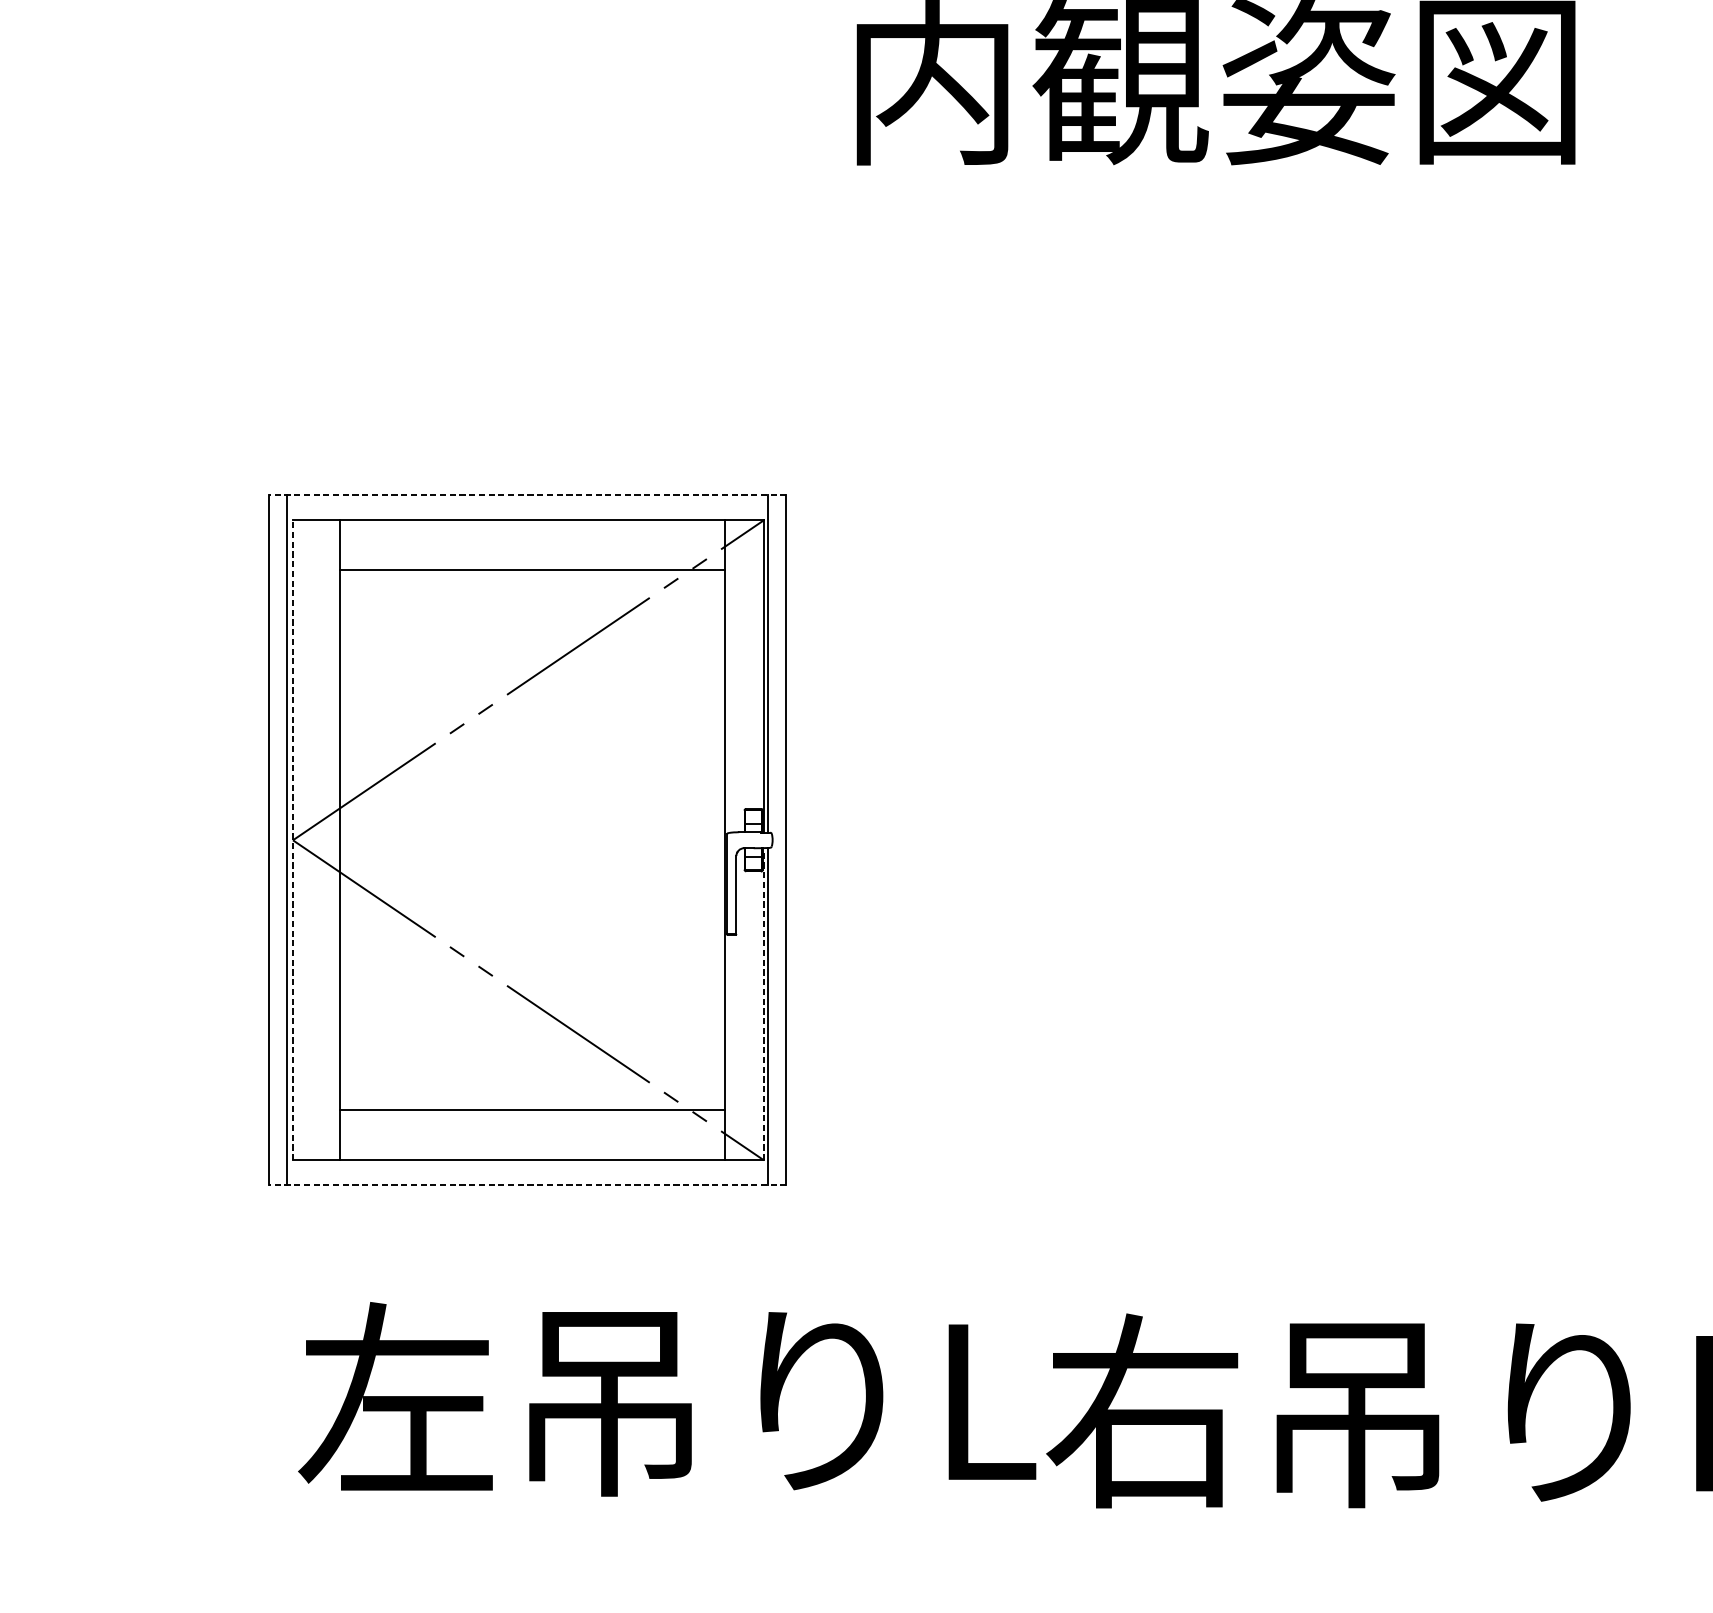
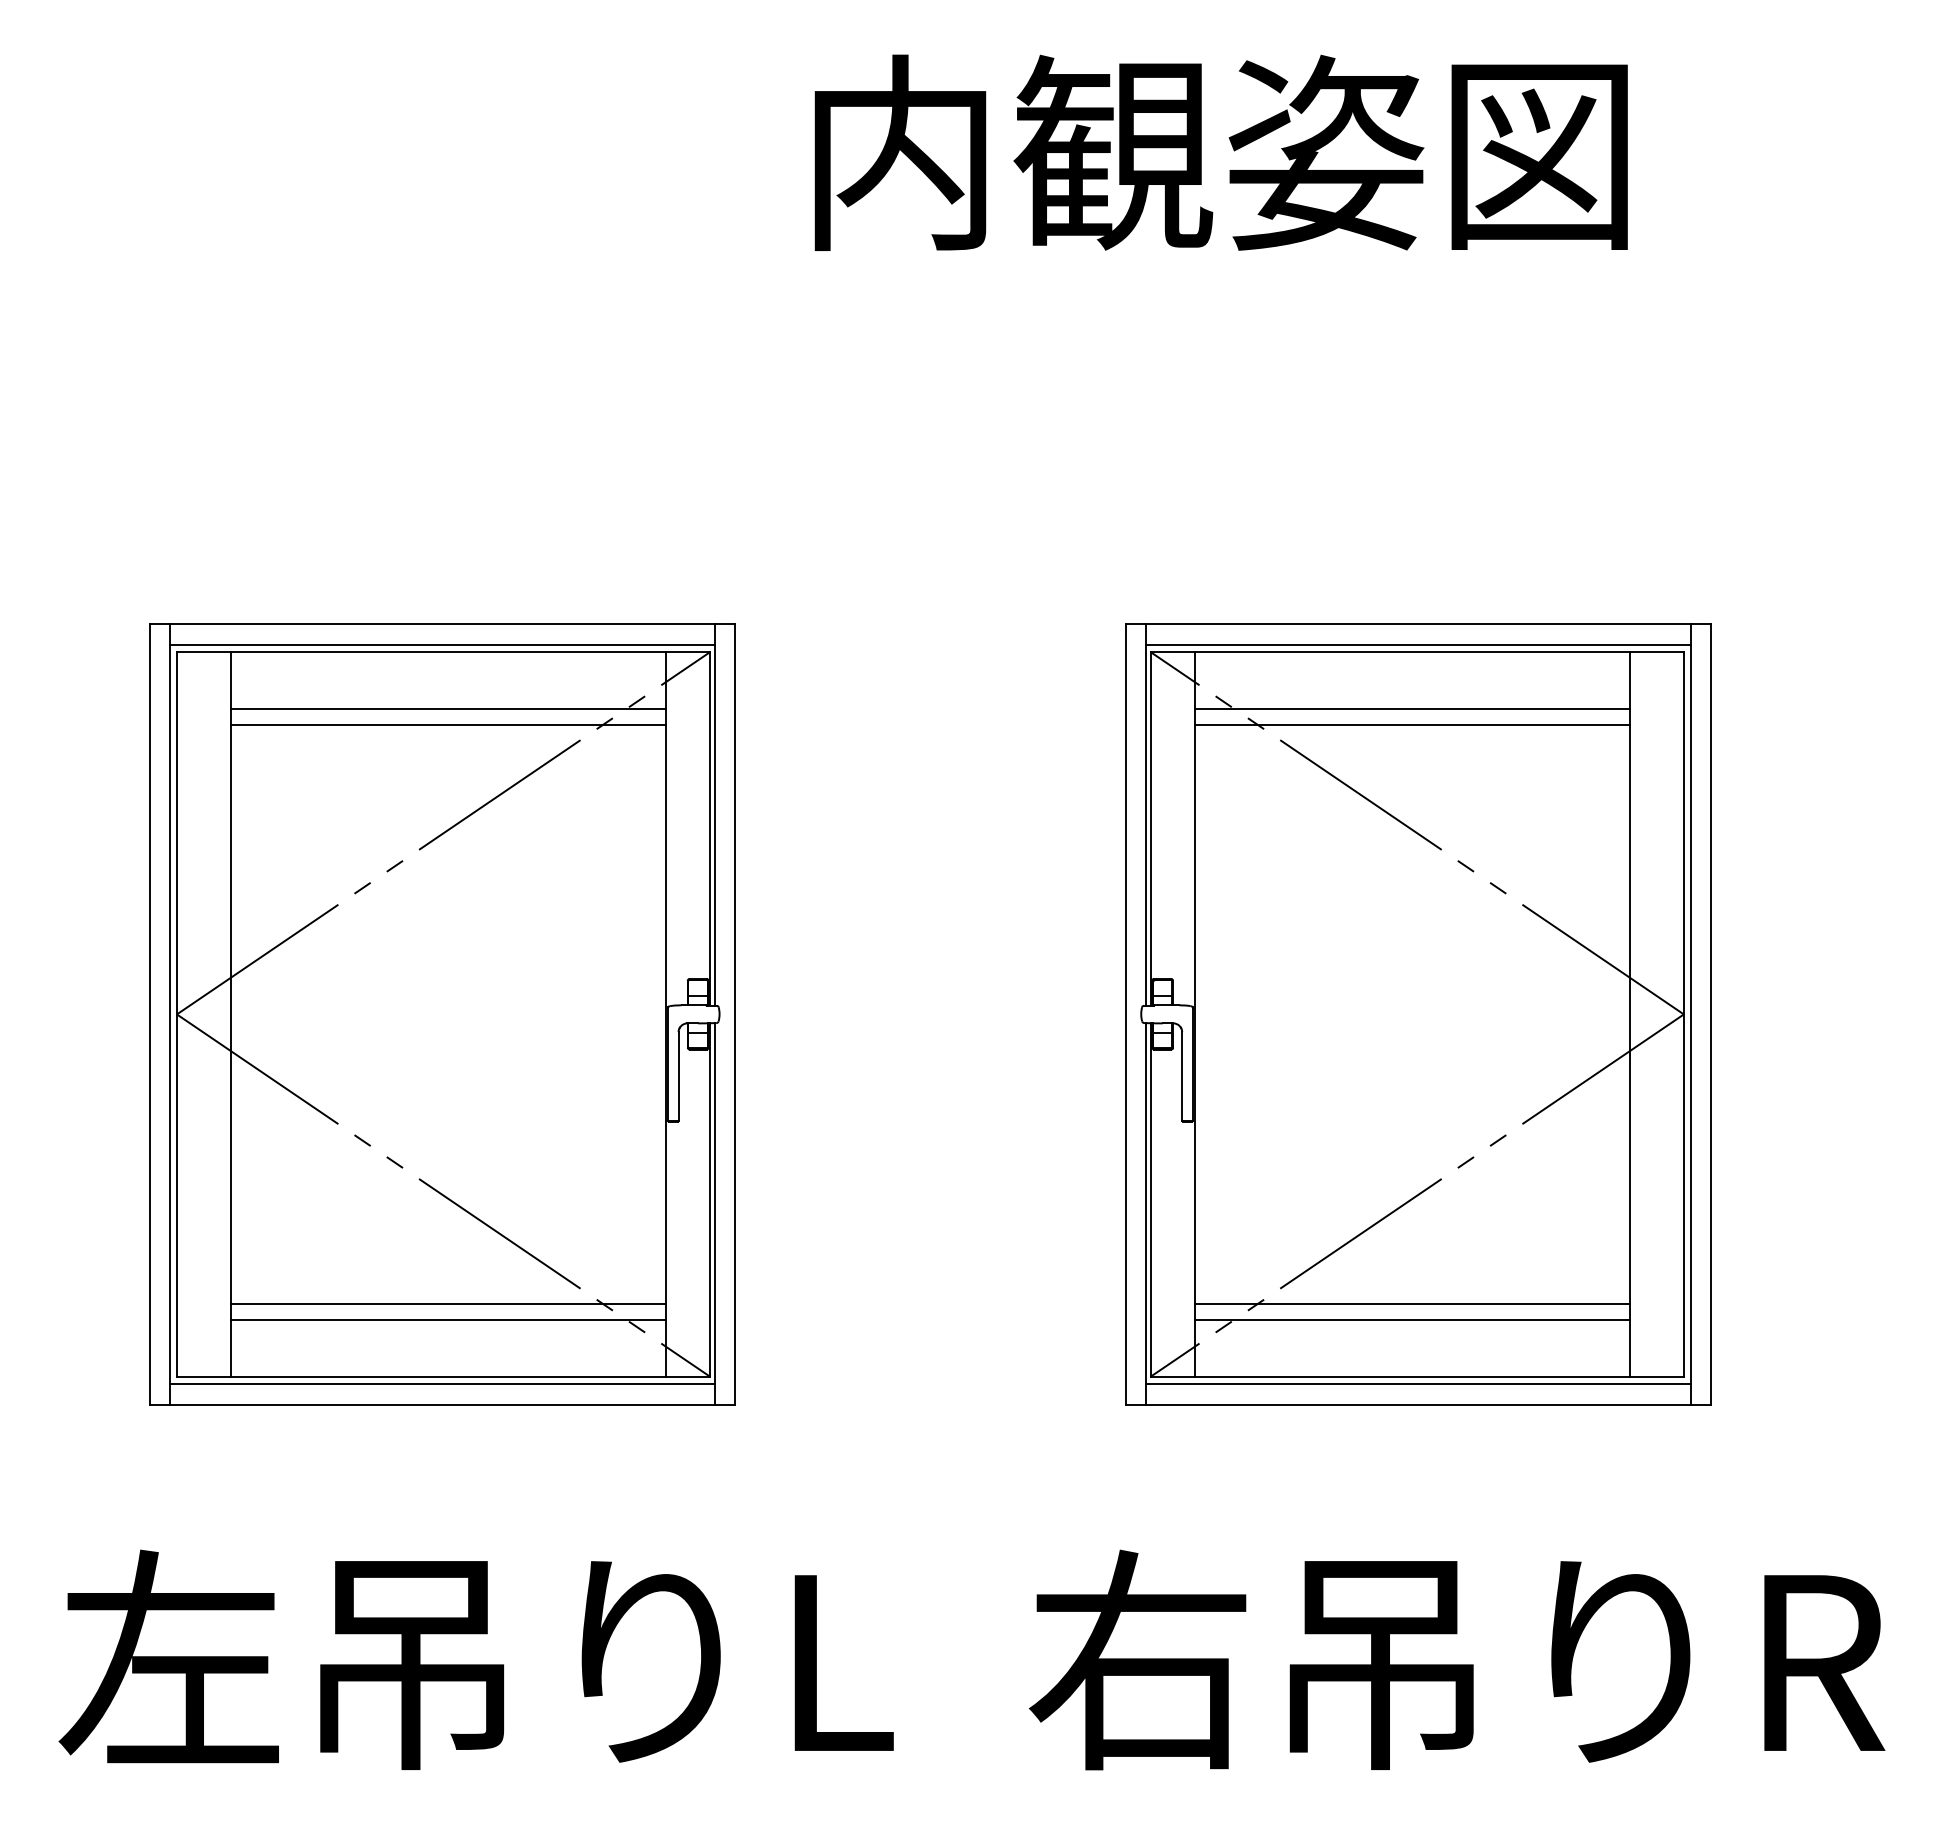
line: (527, 495) -> (442, 624), dashed -> solid
line: (527, 513) -> (442, 644), added
line: (532, 584) -> (447, 724), added
line: (292, 839) -> (176, 1013), dashed -> solid
part: (1390, 840) -> (1418, 1014), added
line: (763, 1003) -> (709, 1199), dashed -> solid
line: (532, 1095) -> (447, 1303), added
line: (527, 1167) -> (442, 1384), added
line: (527, 1185) -> (442, 1404), dashed -> solid
text: (666, 1398) -> (475, 1659), moved

